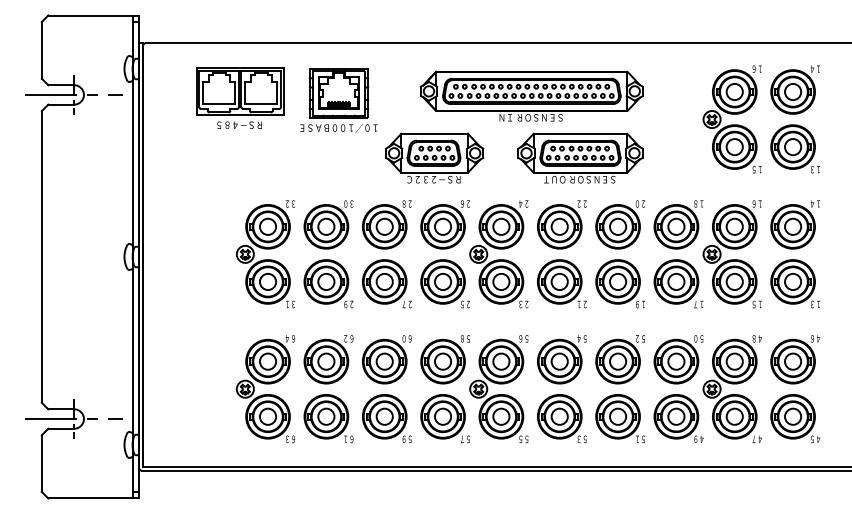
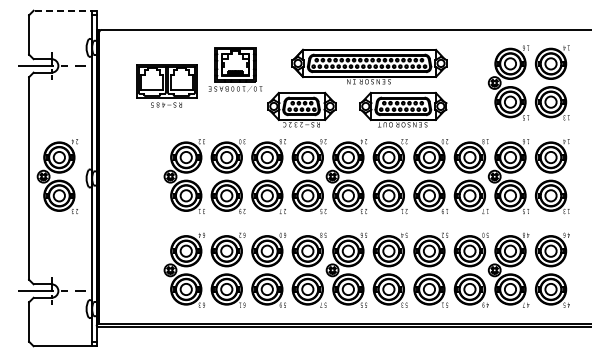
line: (94, 15) -> (65, 10), solid -> dashed
part: (239, 97) -> (166, 85), moved
part: (81, 254) -> (56, 176), added

